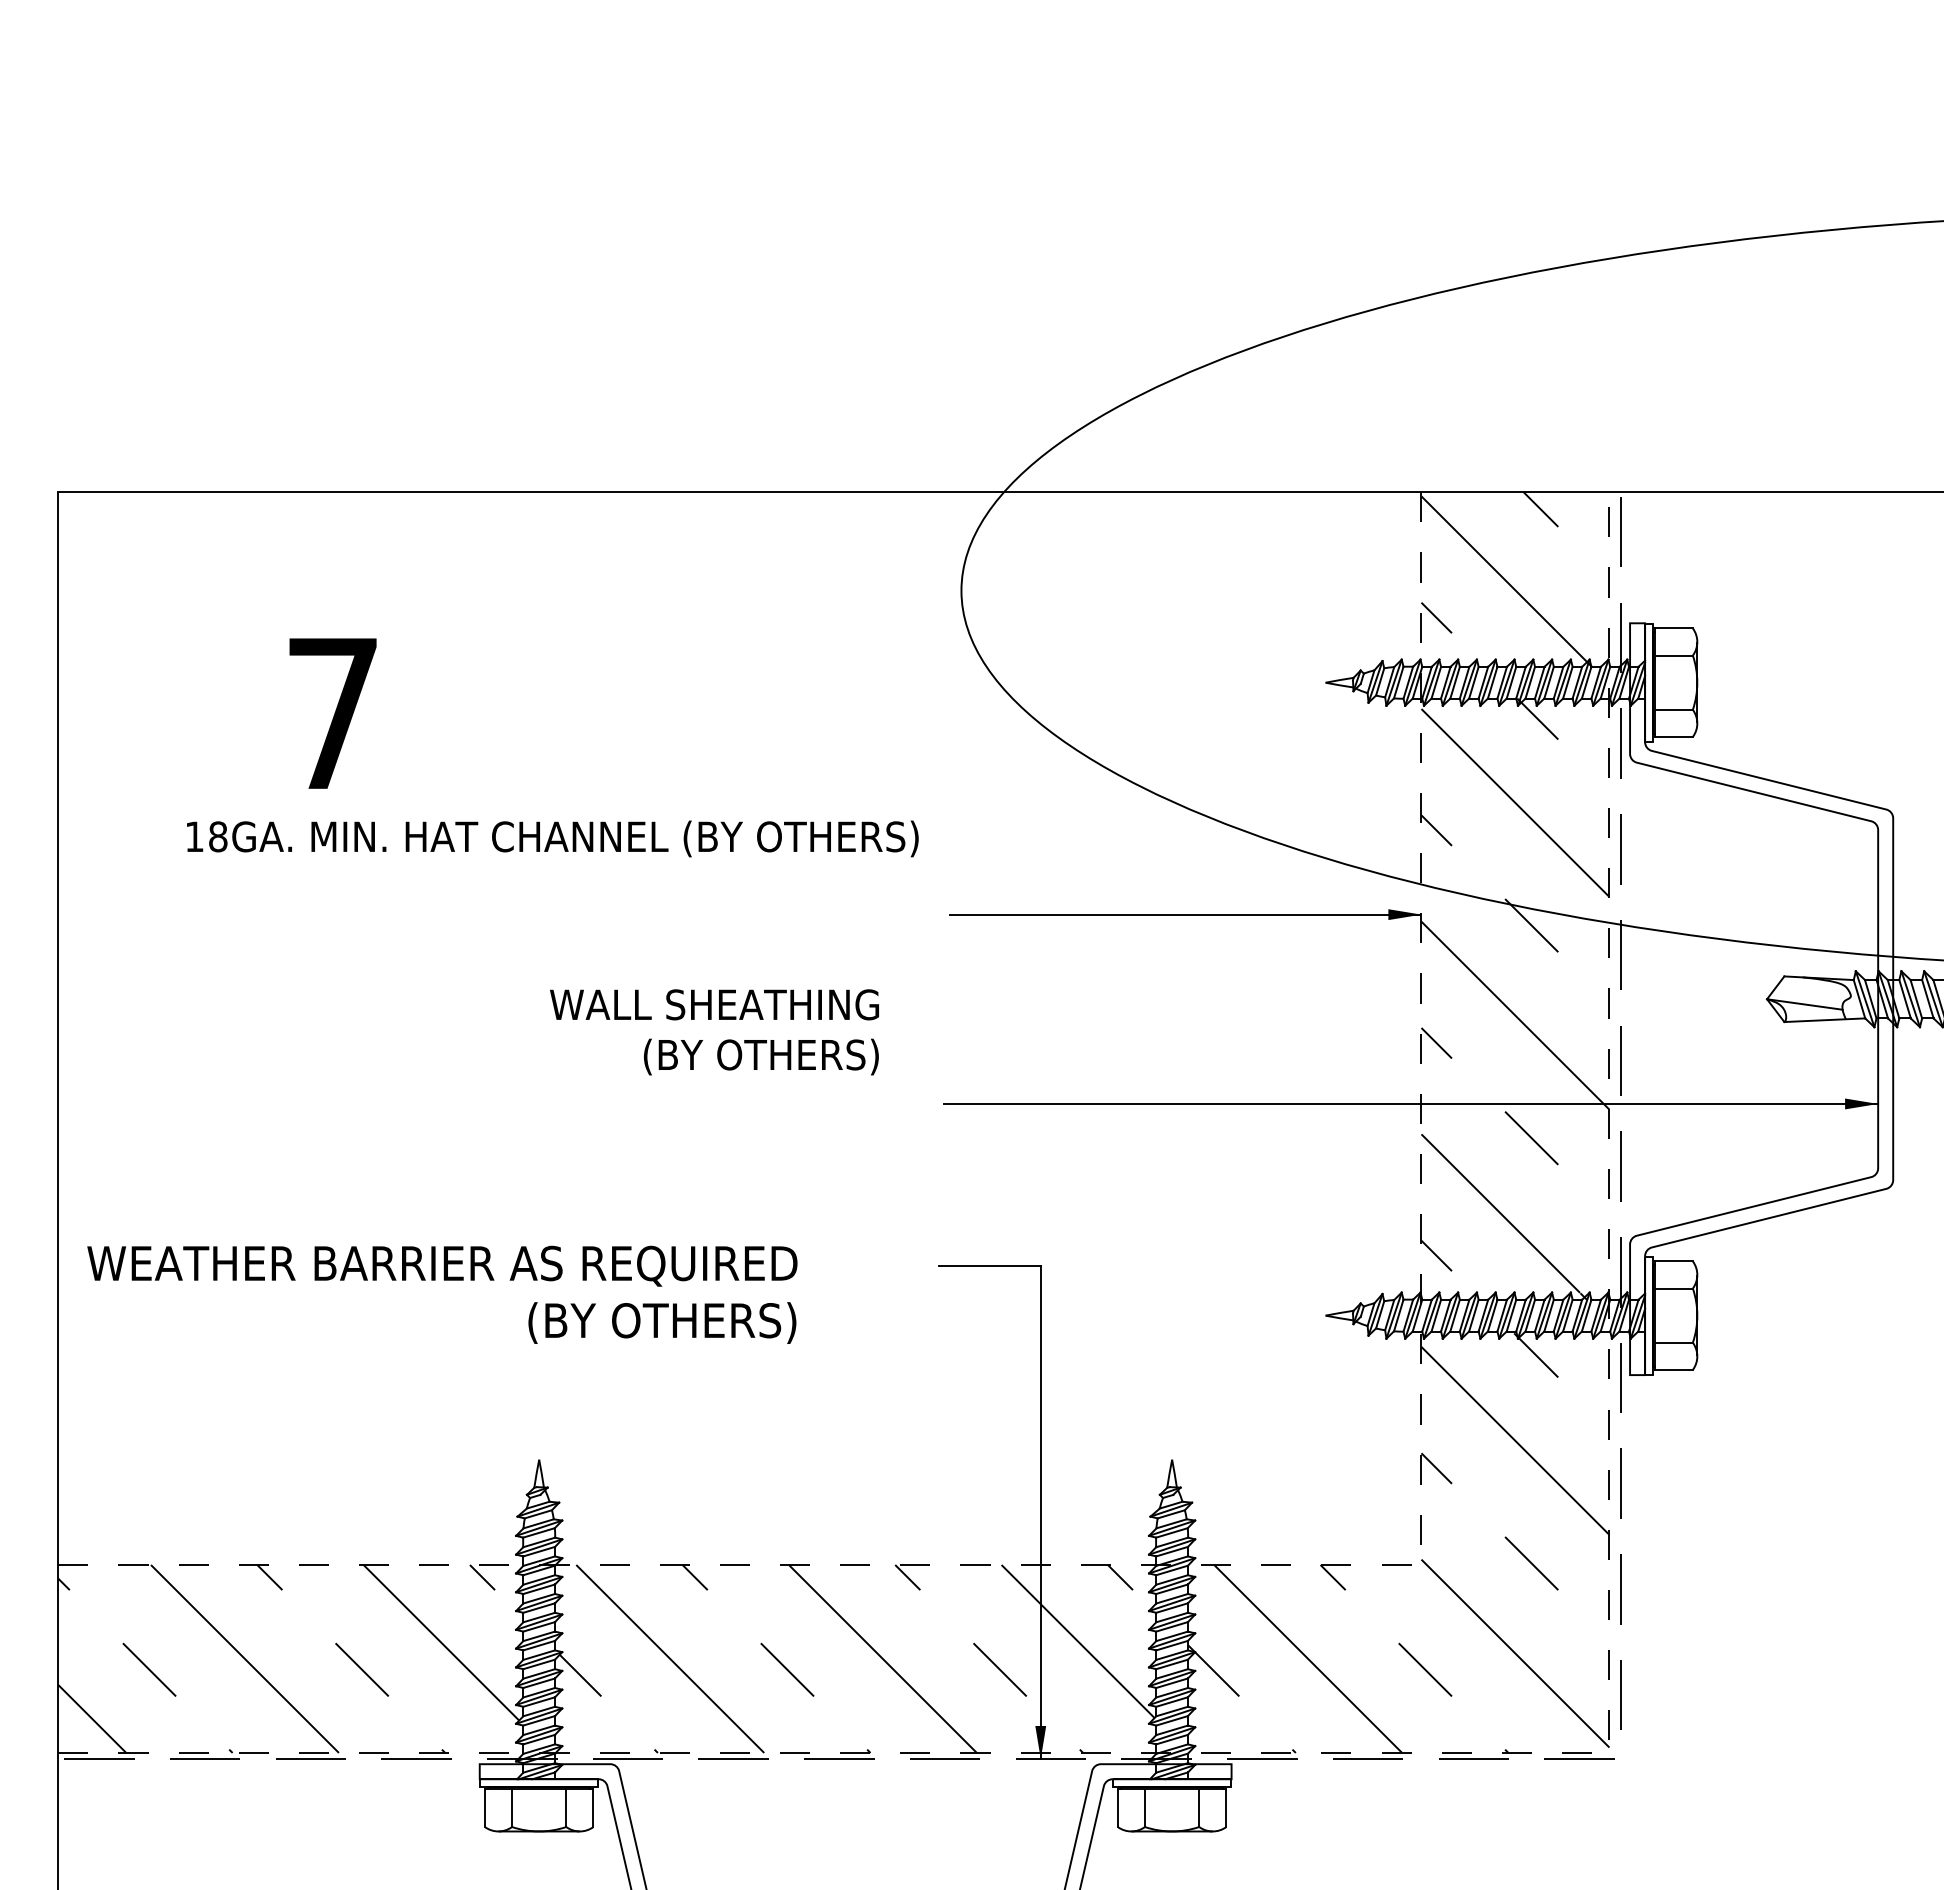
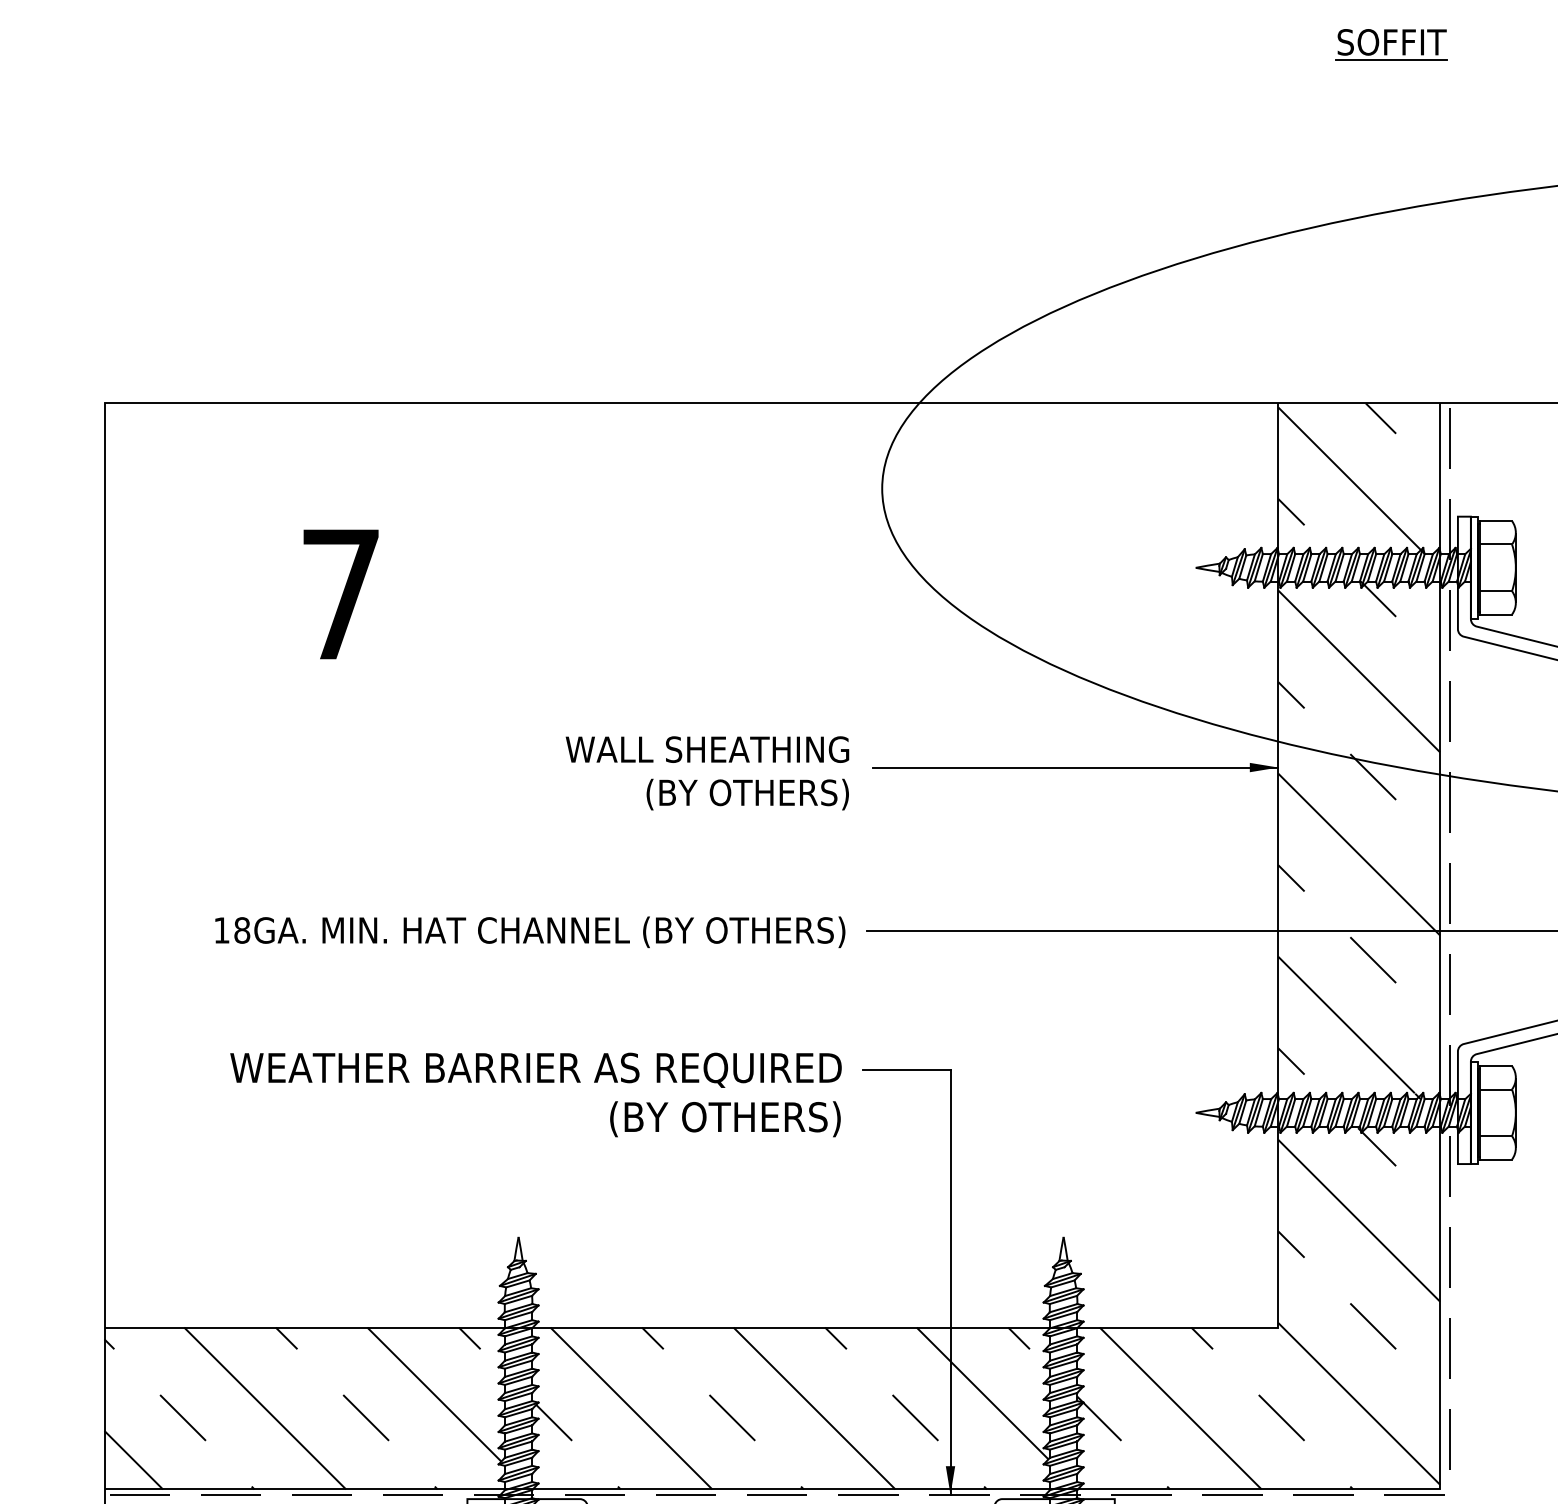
part: (1552, 75) -> (1391, 44), added
text: (552, 838) -> (530, 931), moved
text: (714, 1032) -> (707, 773), moved
text: (442, 1294) -> (536, 1094), moved
line: (1277, 1565) -> (1154, 1328), dashed -> solid
line: (1465, 1752) -> (1316, 1489), dashed -> solid

